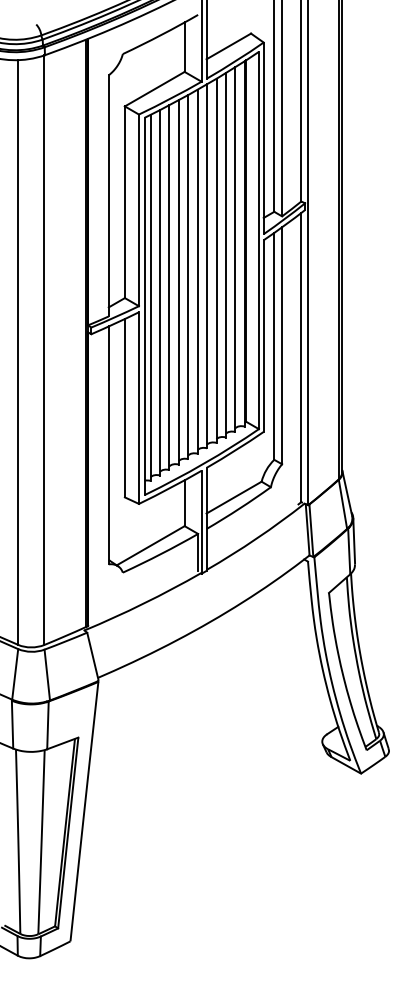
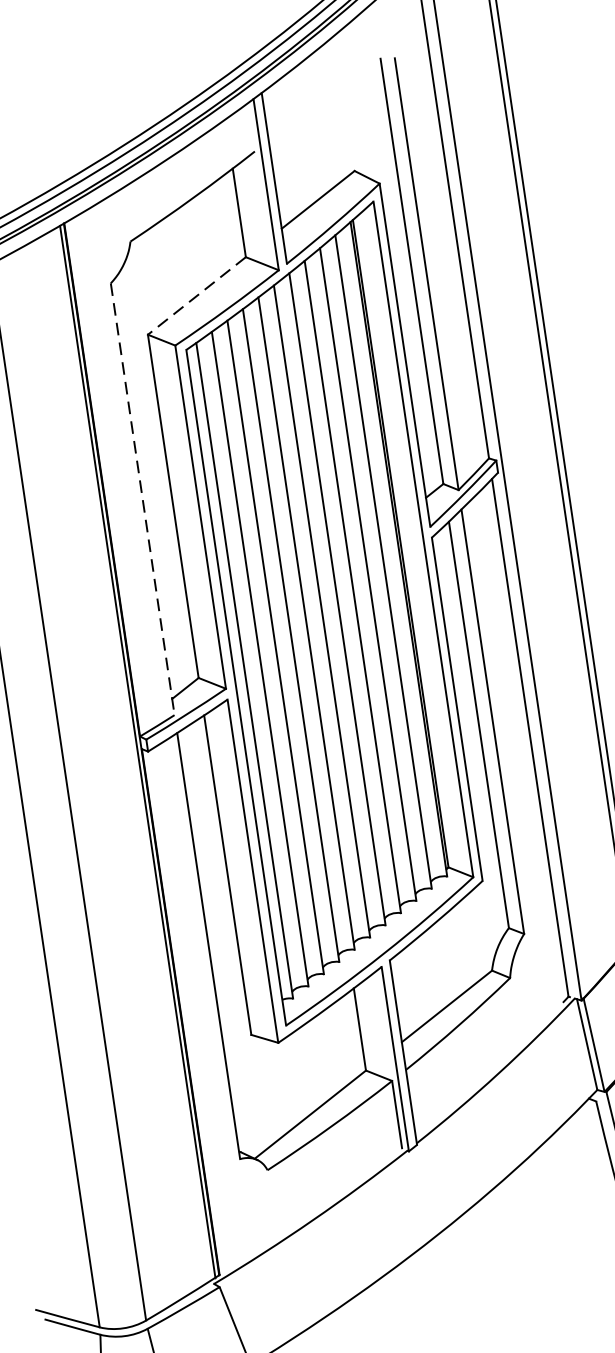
line: (154, 89) -> (196, 296), solid -> dashed
line: (108, 195) -> (142, 498), solid -> dashed

